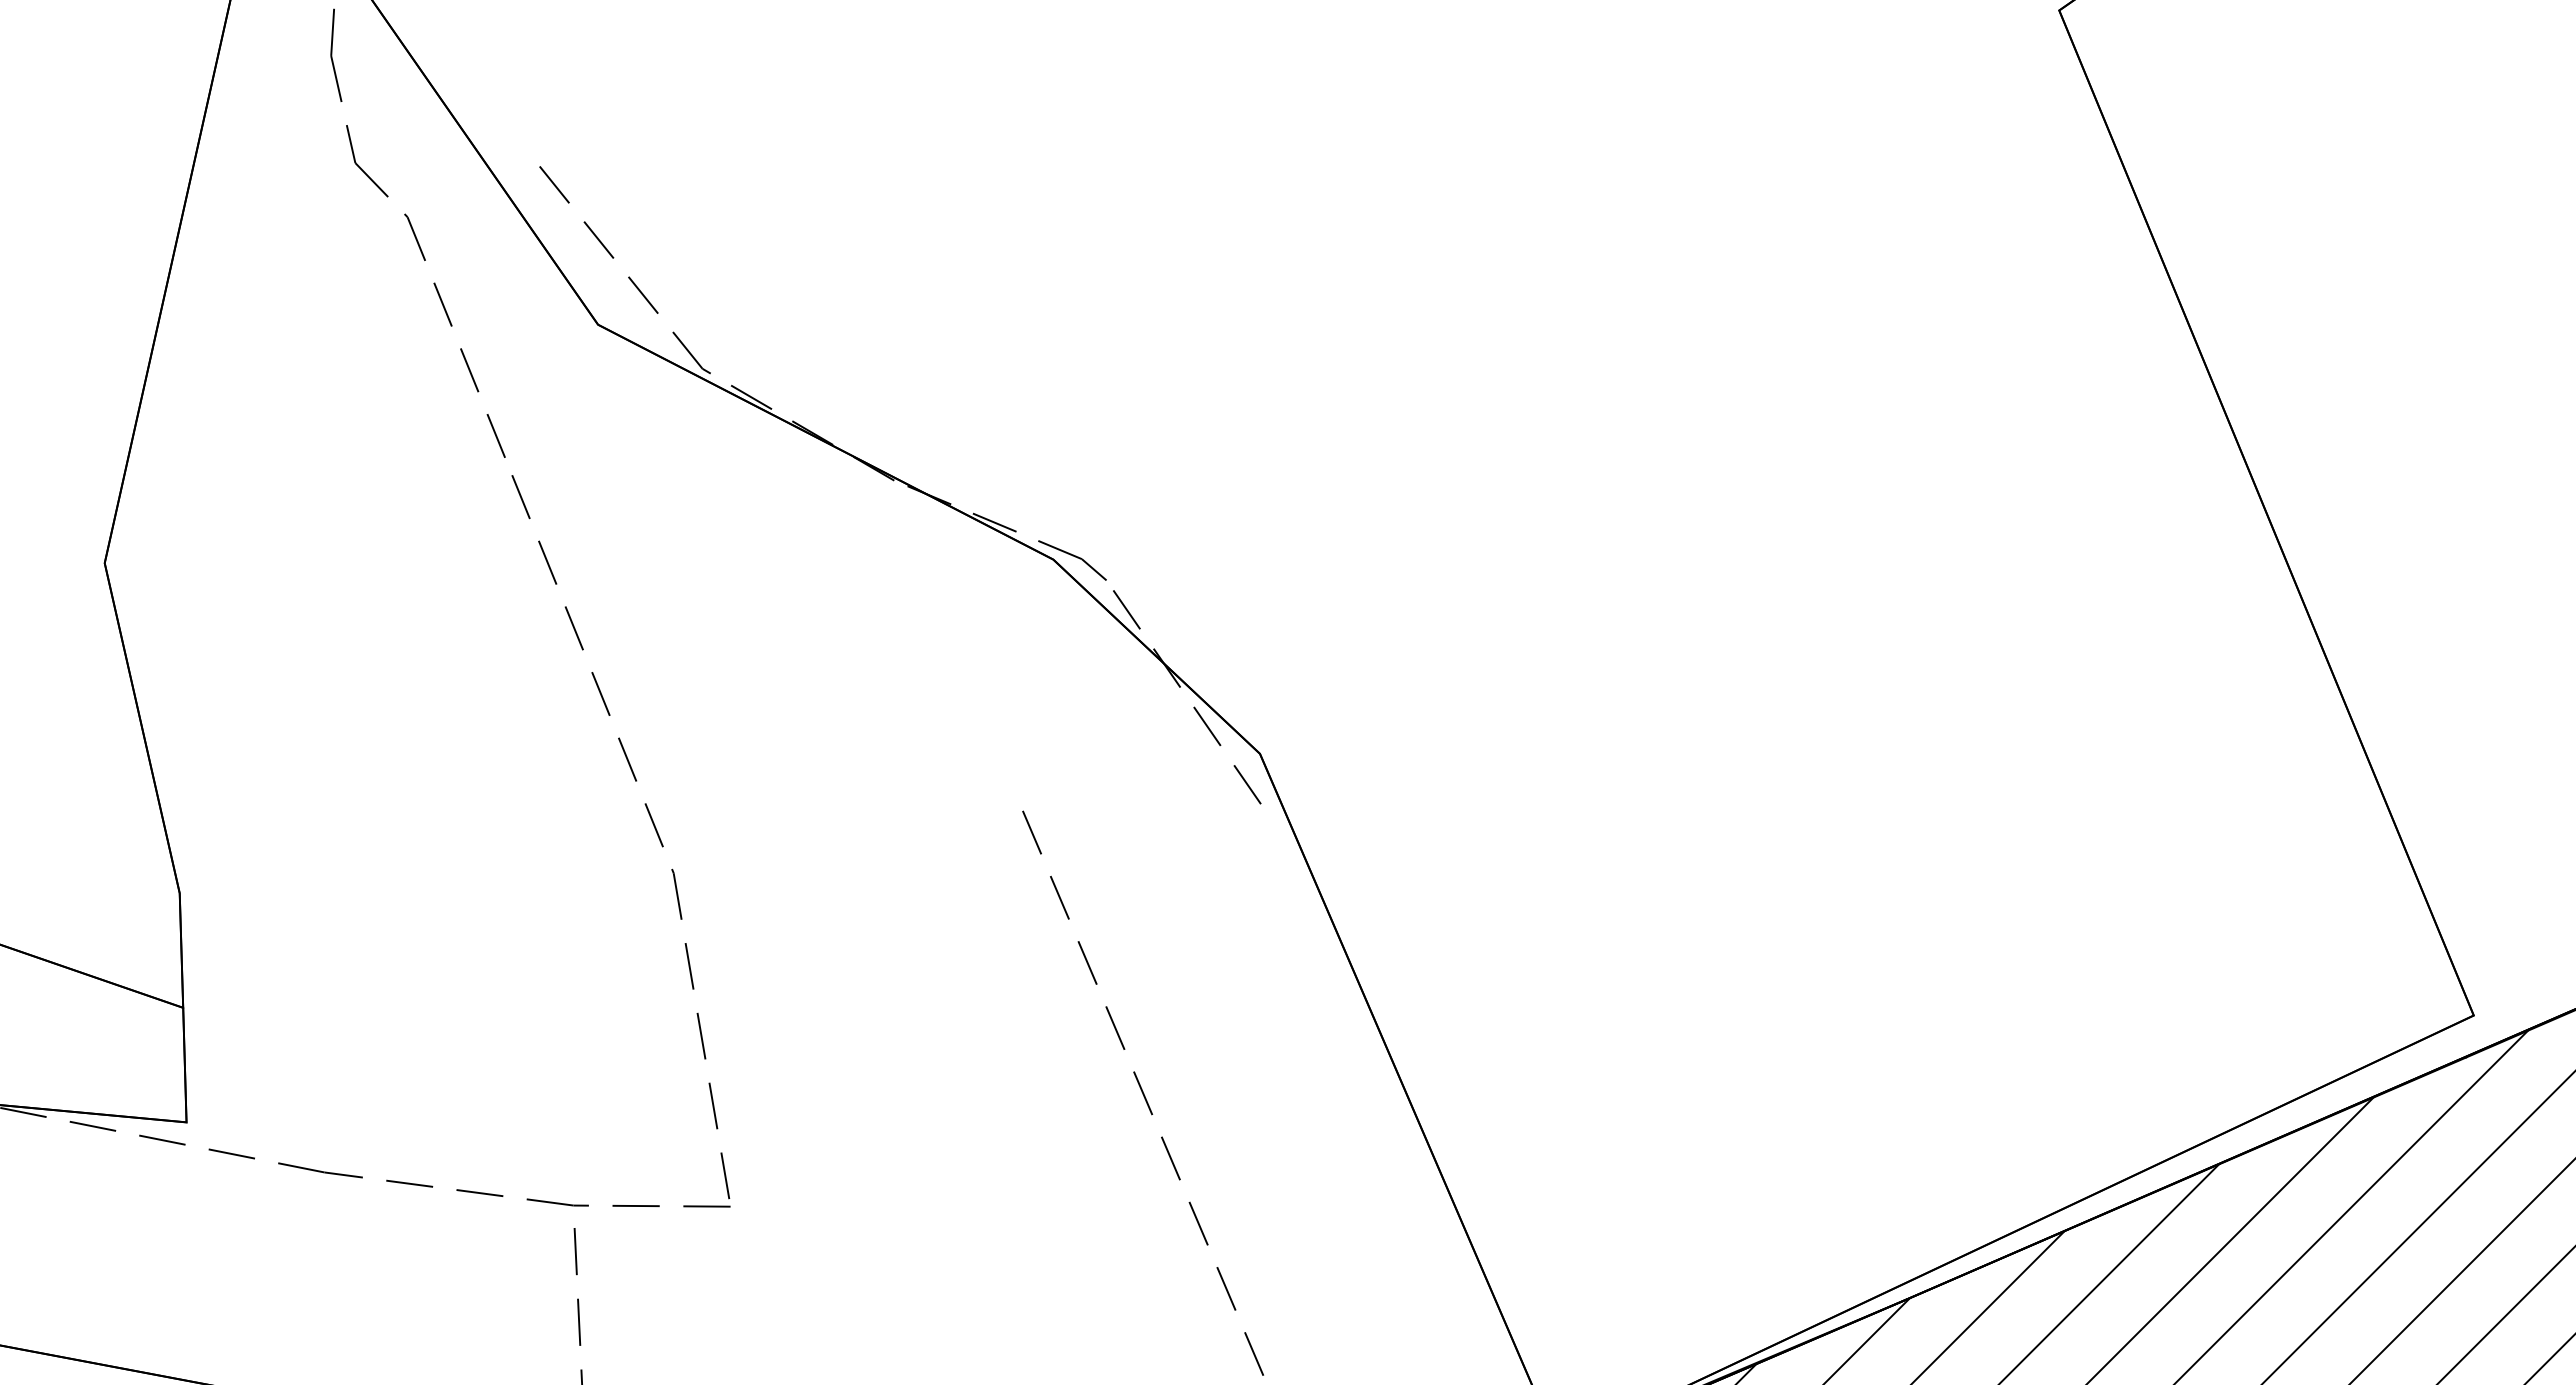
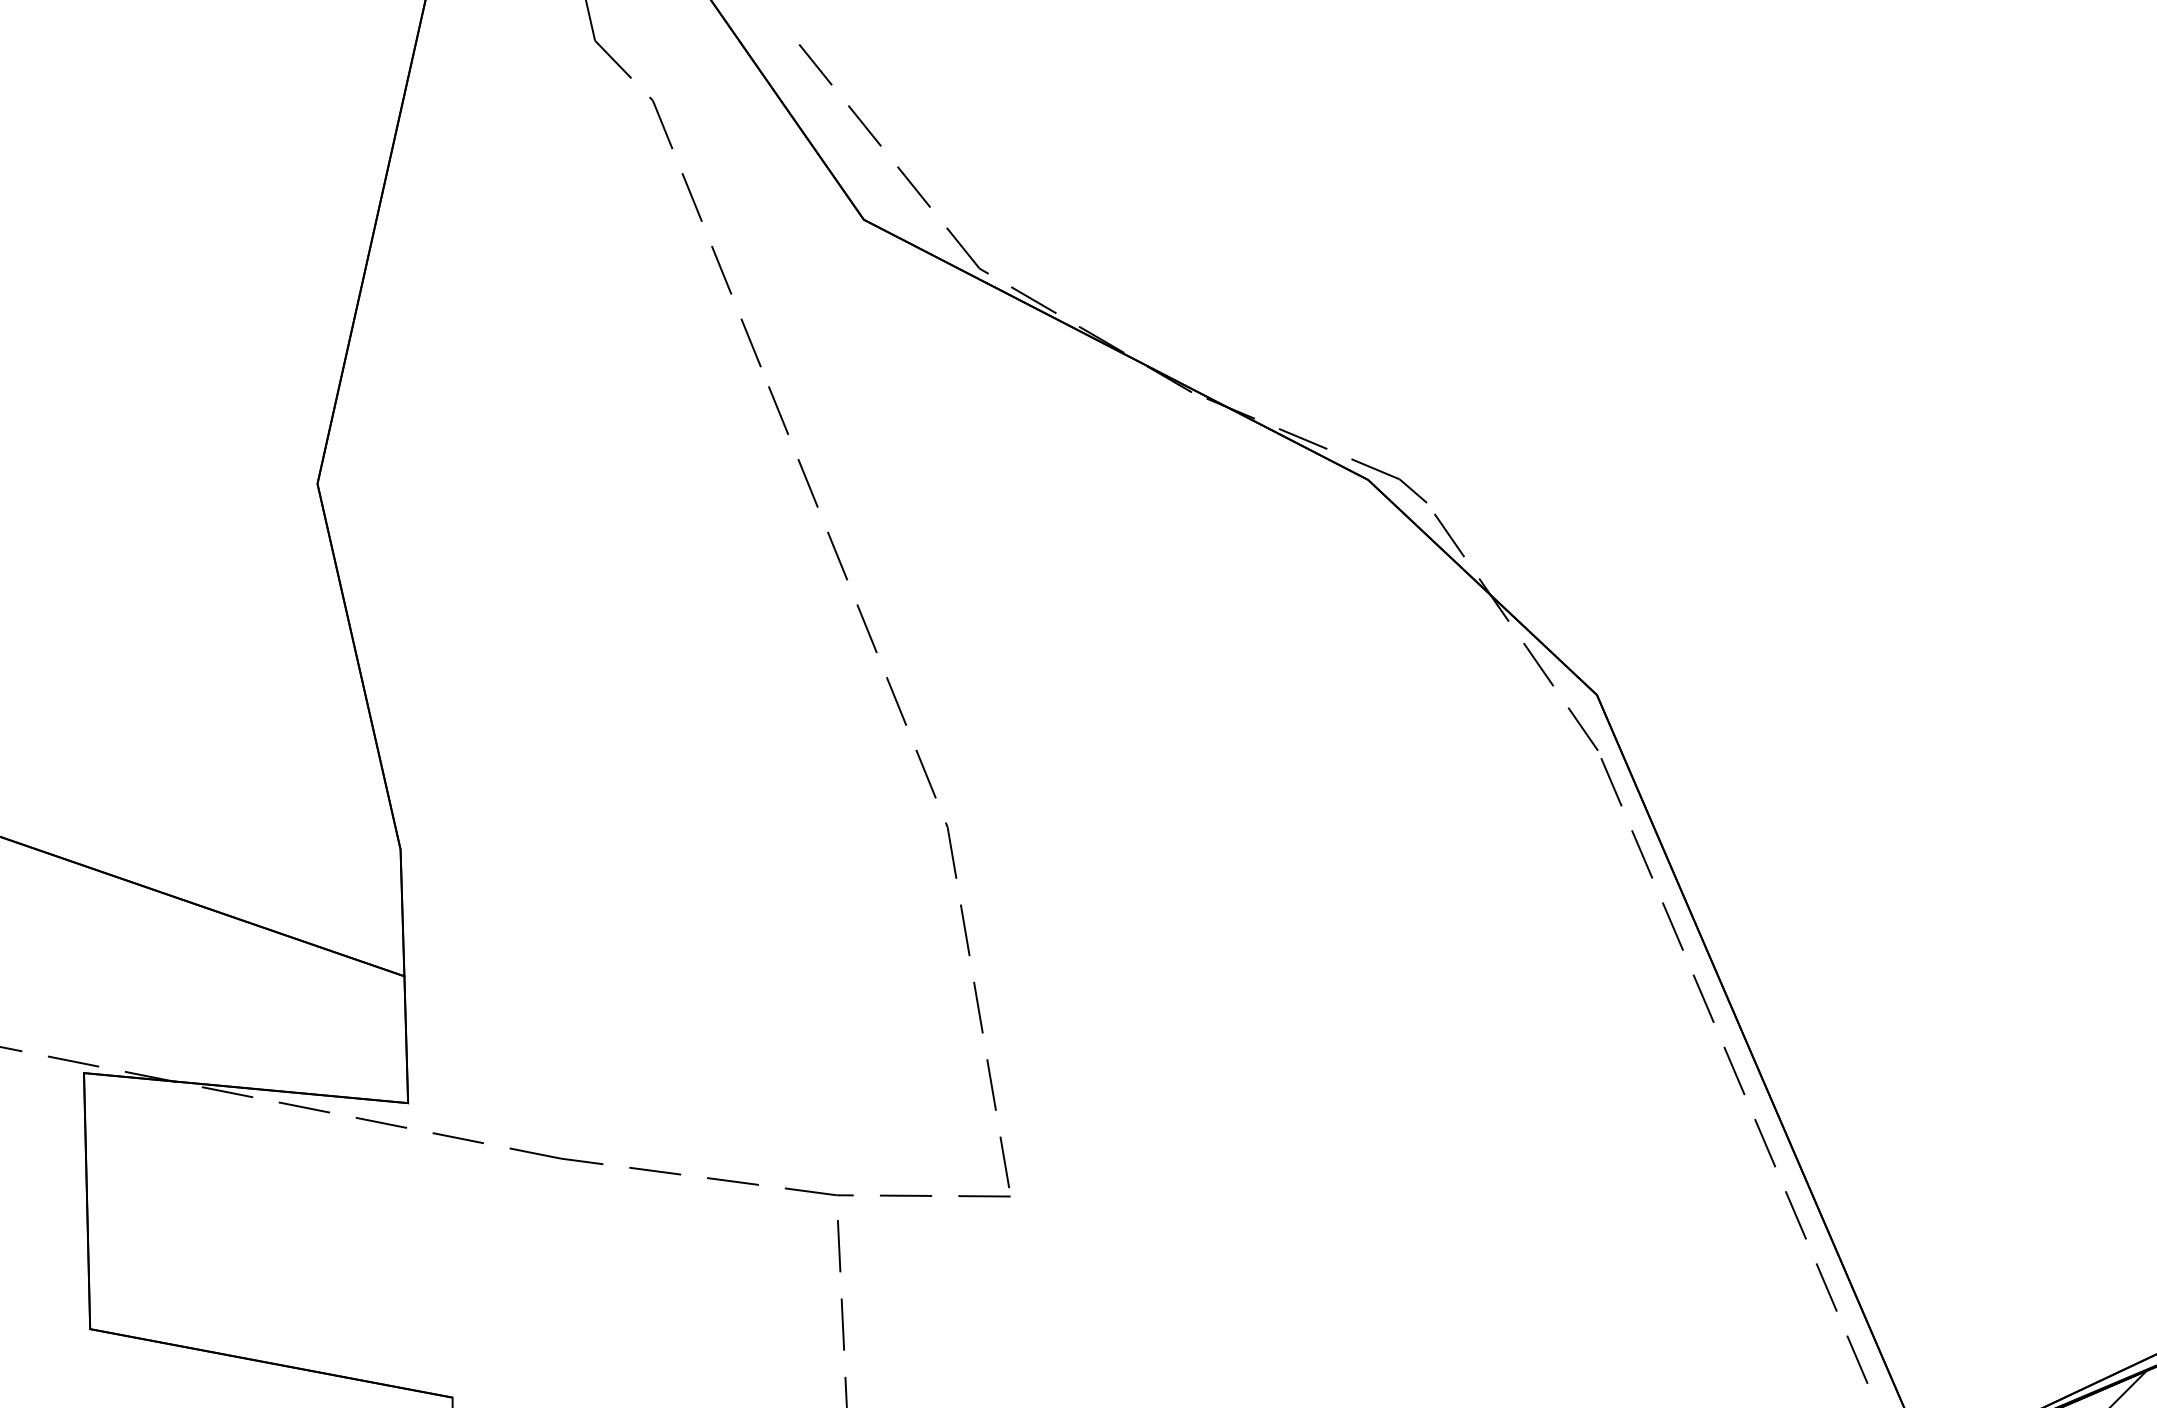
line: (1143, 1092) -> (1734, 1070), moved

